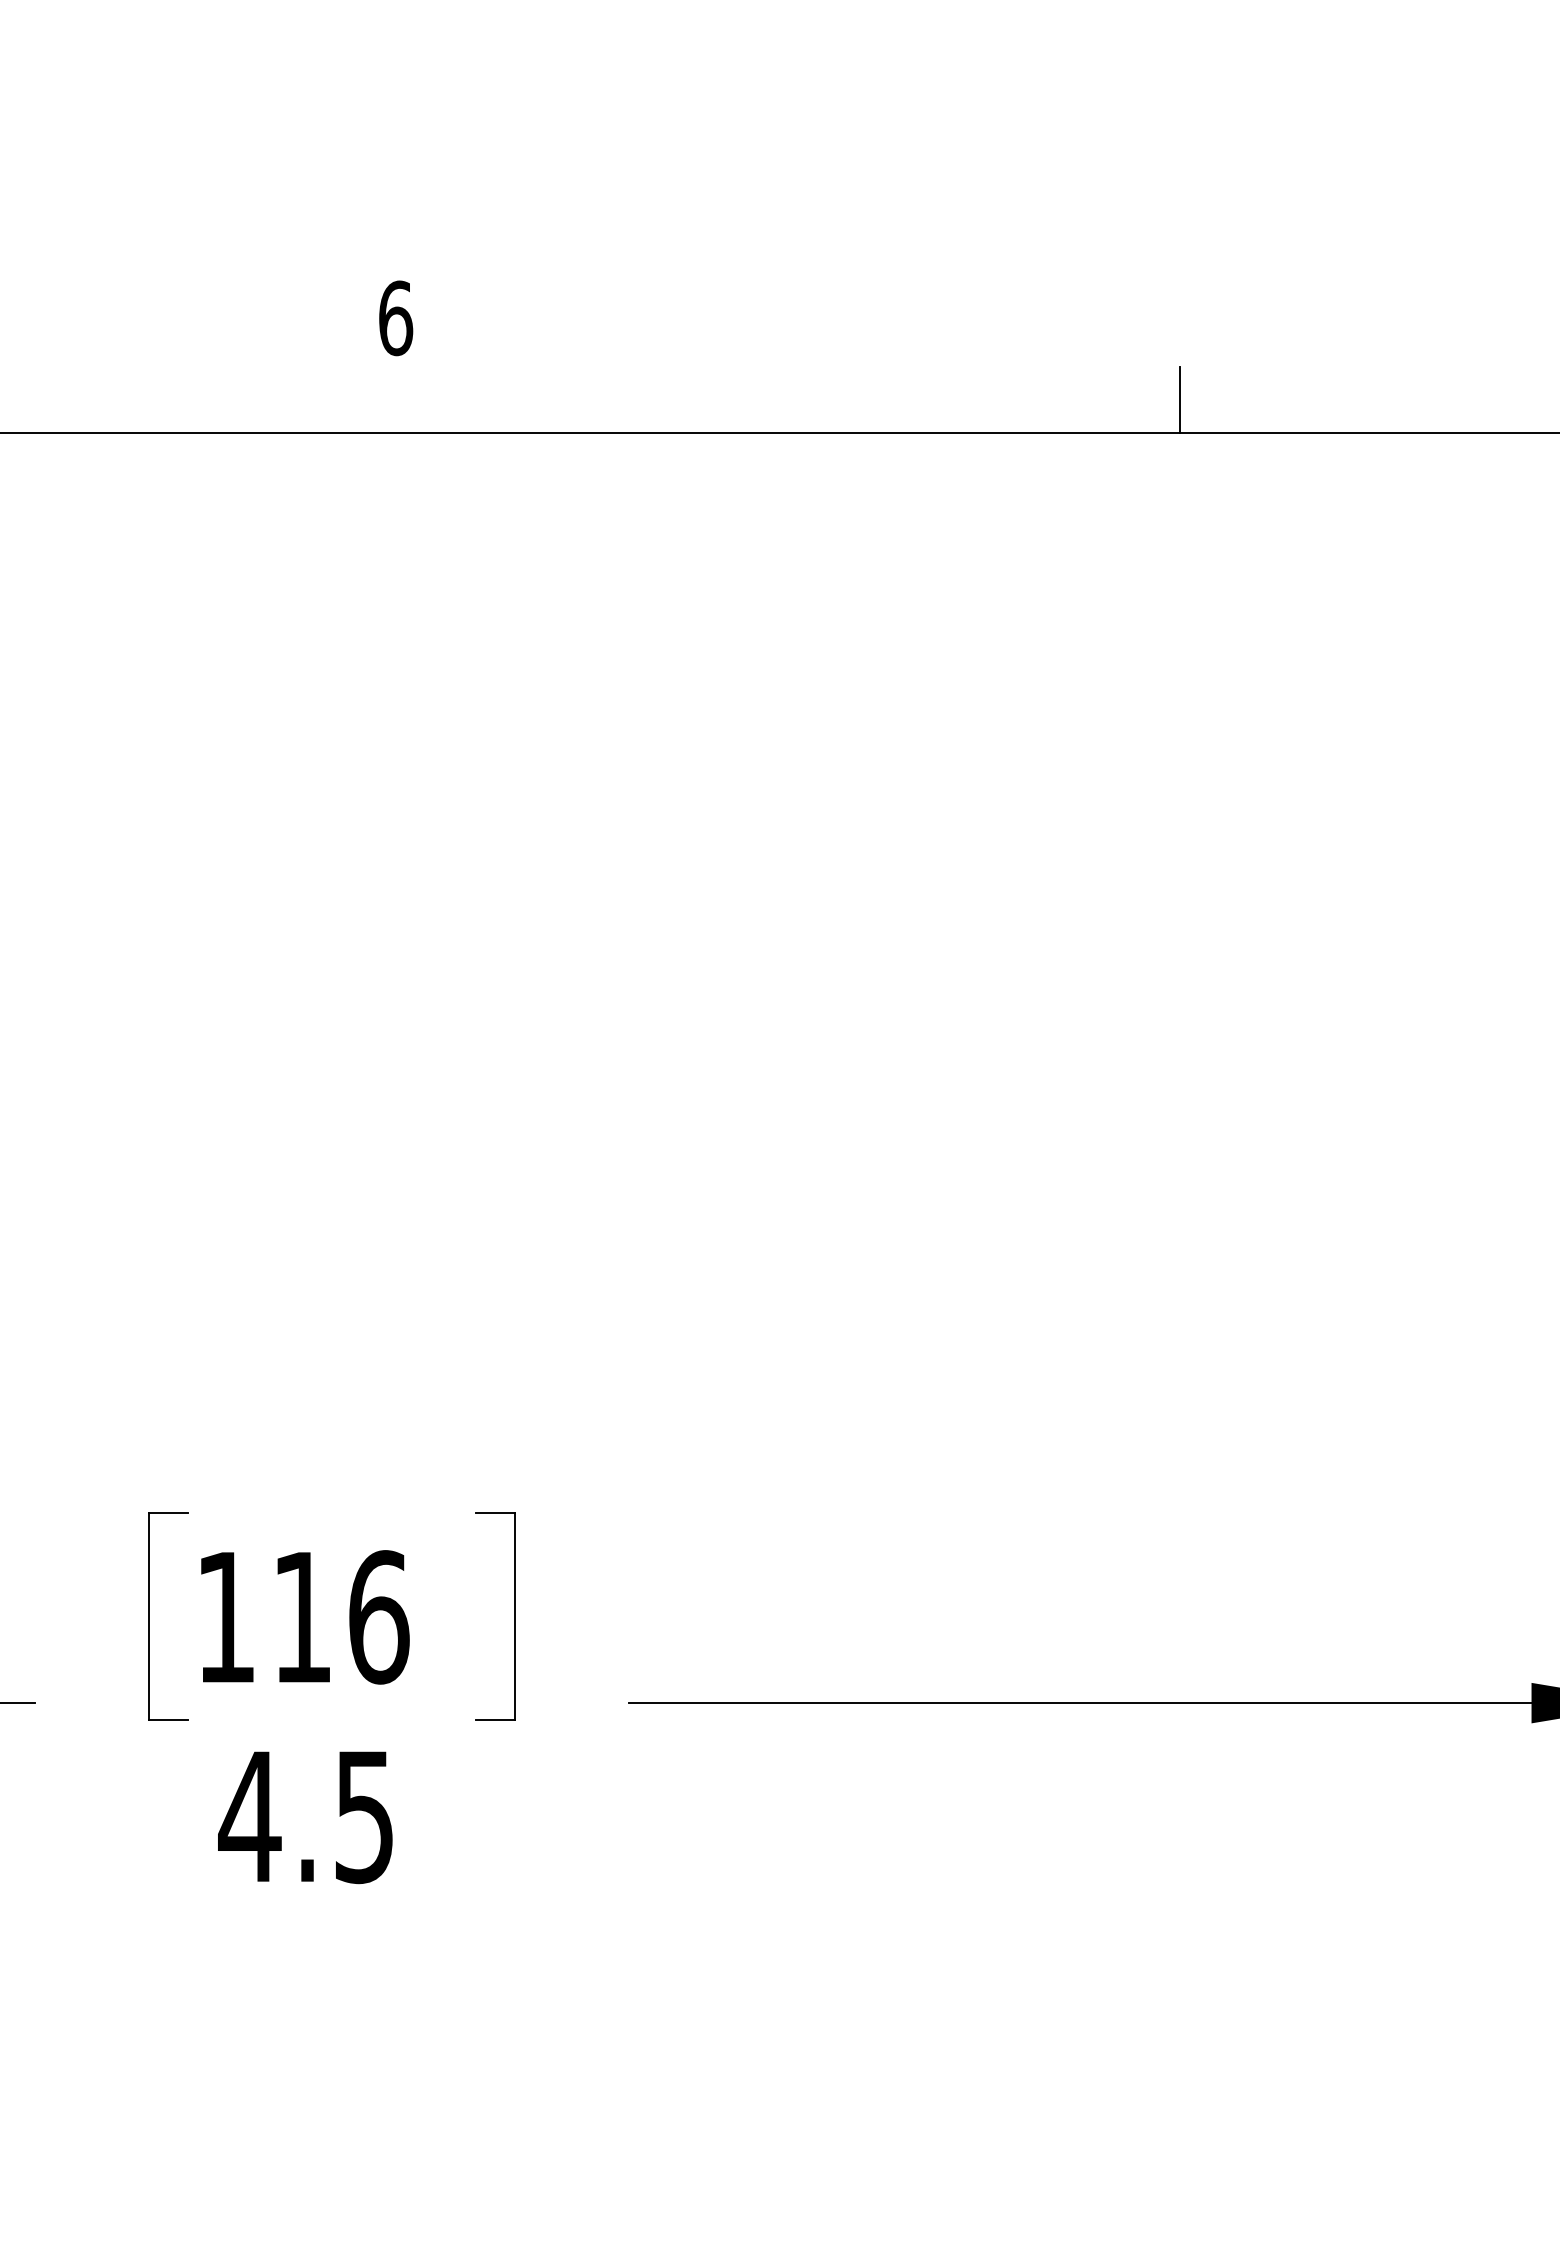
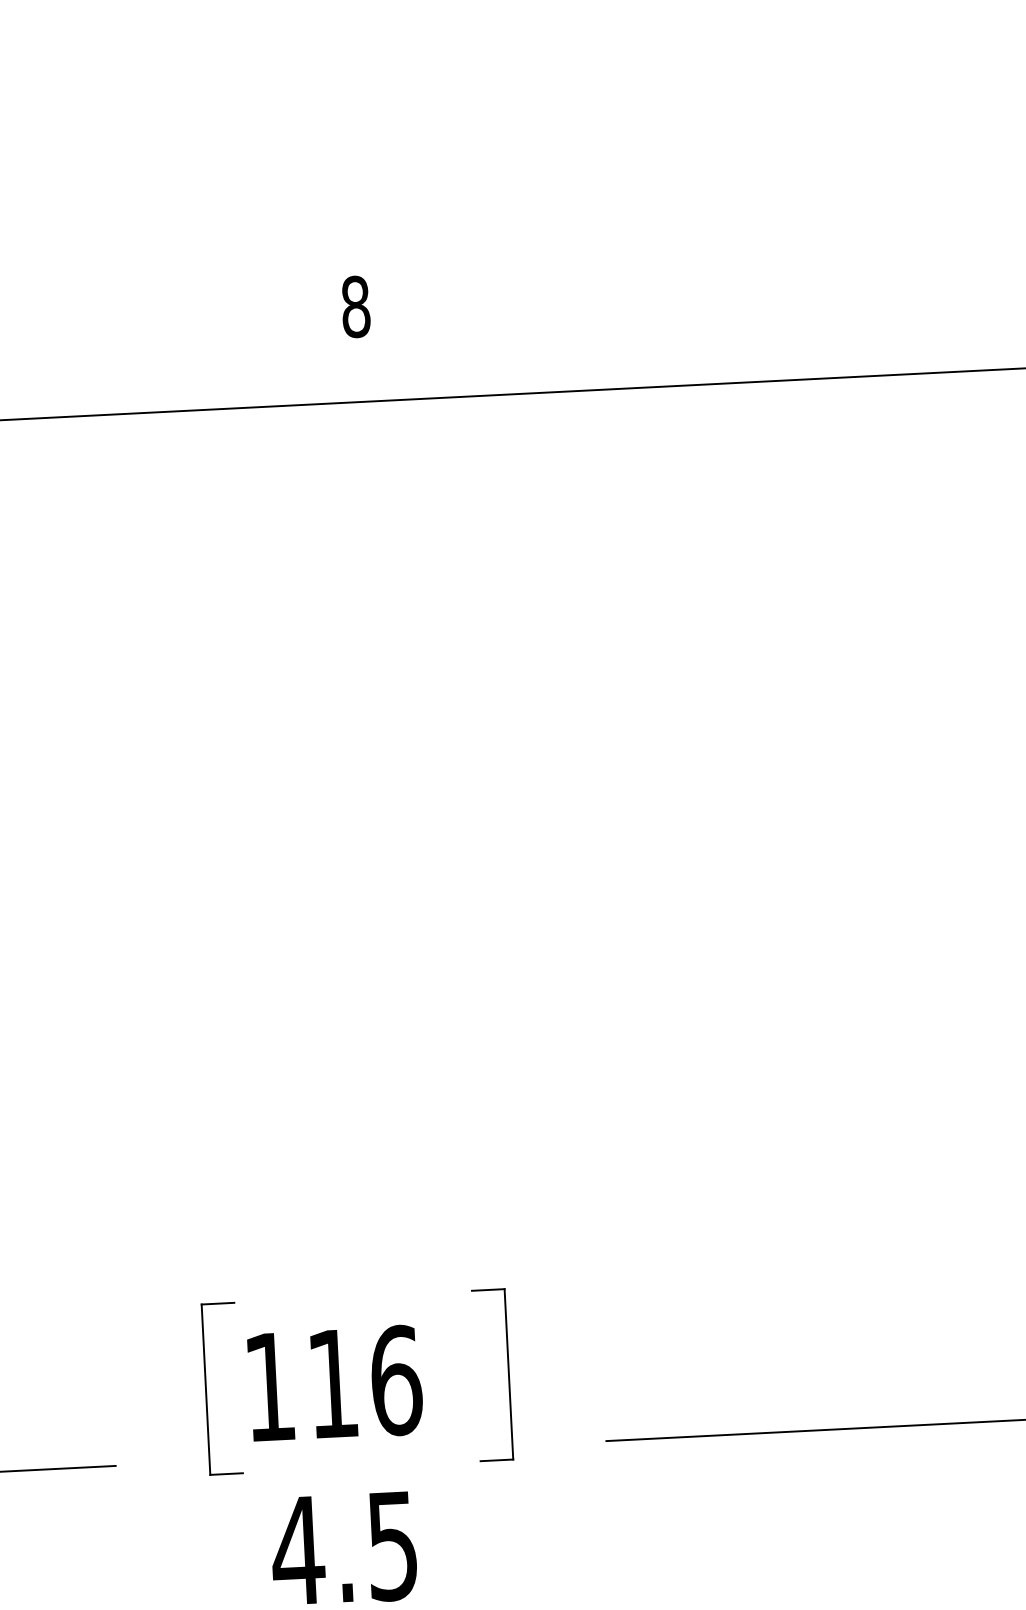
text: (396, 318) -> (356, 307), 6 -> 8
line: (1179, 400) -> (1006, 342), removed

